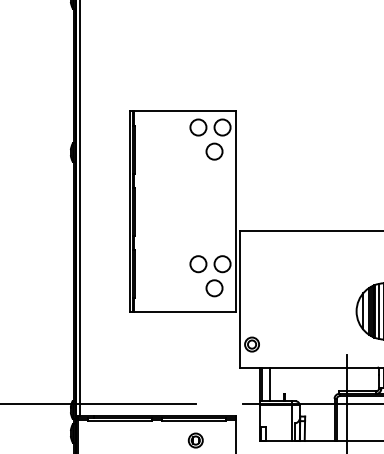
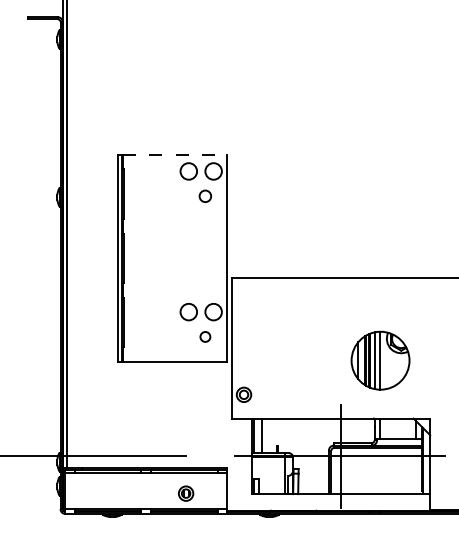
line: (185, 111) -> (175, 154), solid -> dashed
circle: (214, 151) -> (205, 196), size x0.7
circle: (214, 287) -> (205, 336), size x0.6

